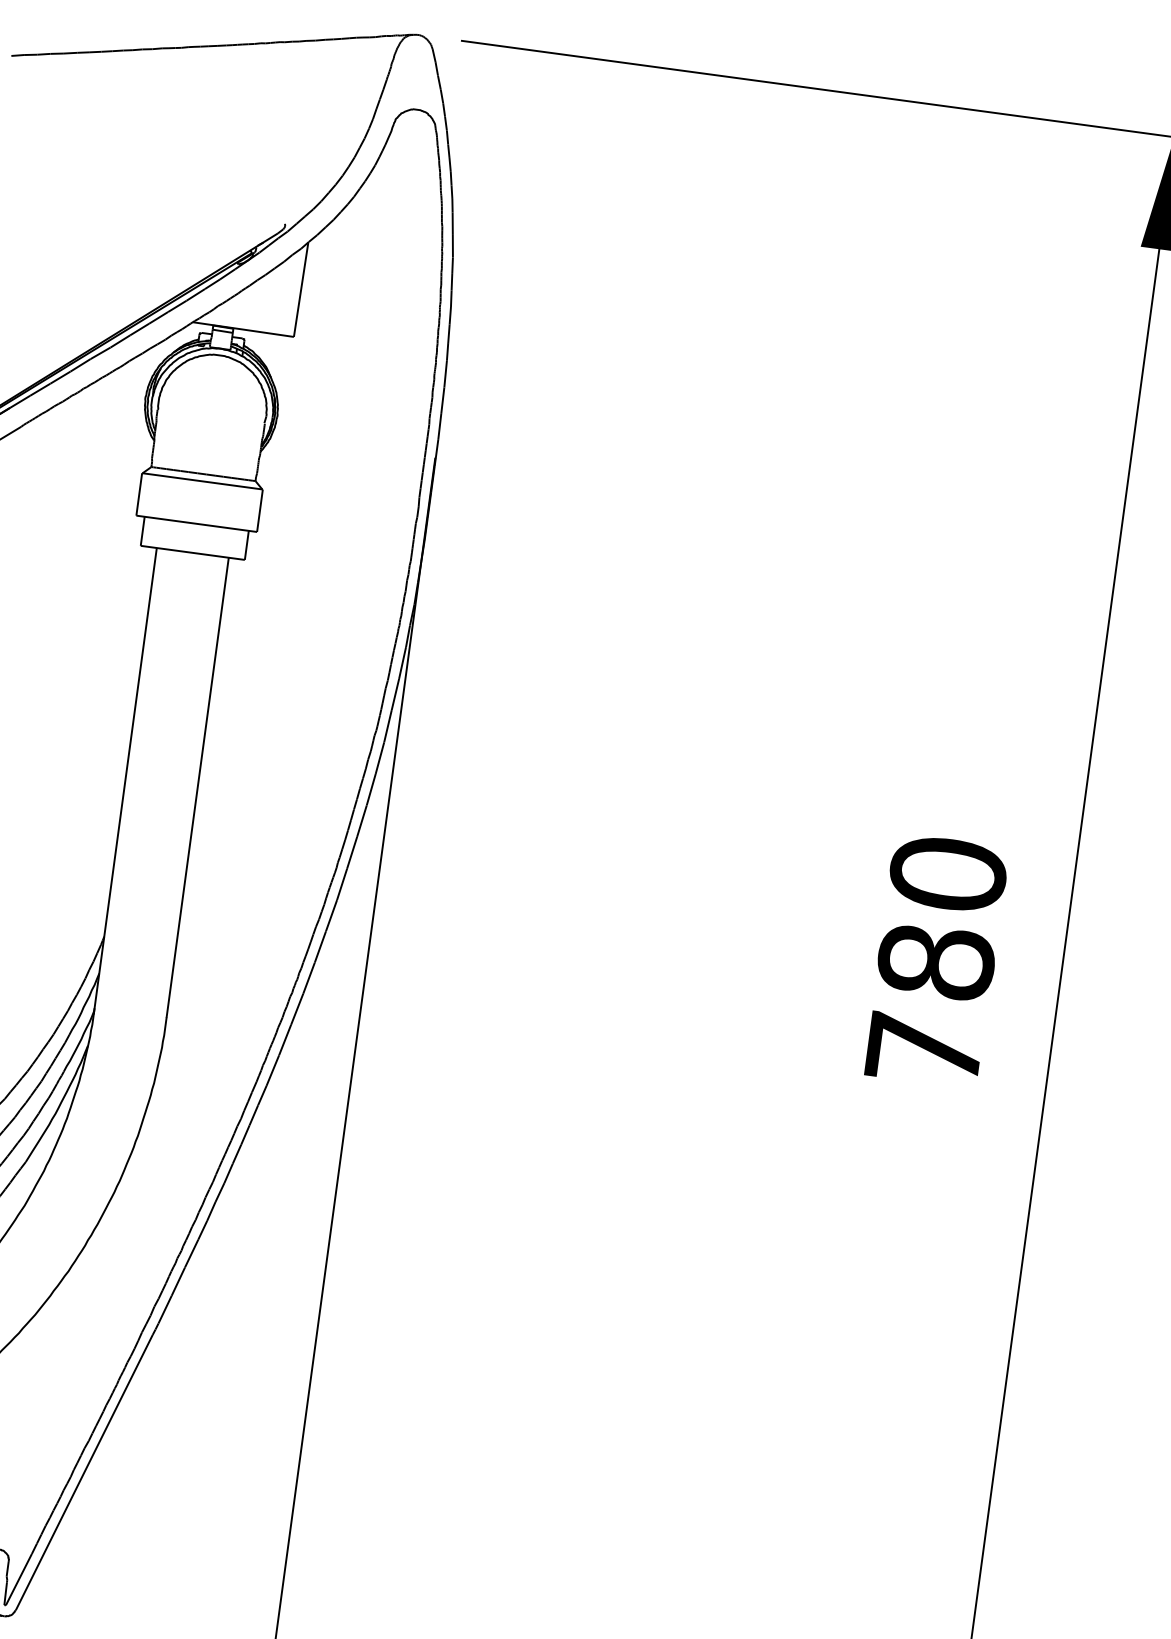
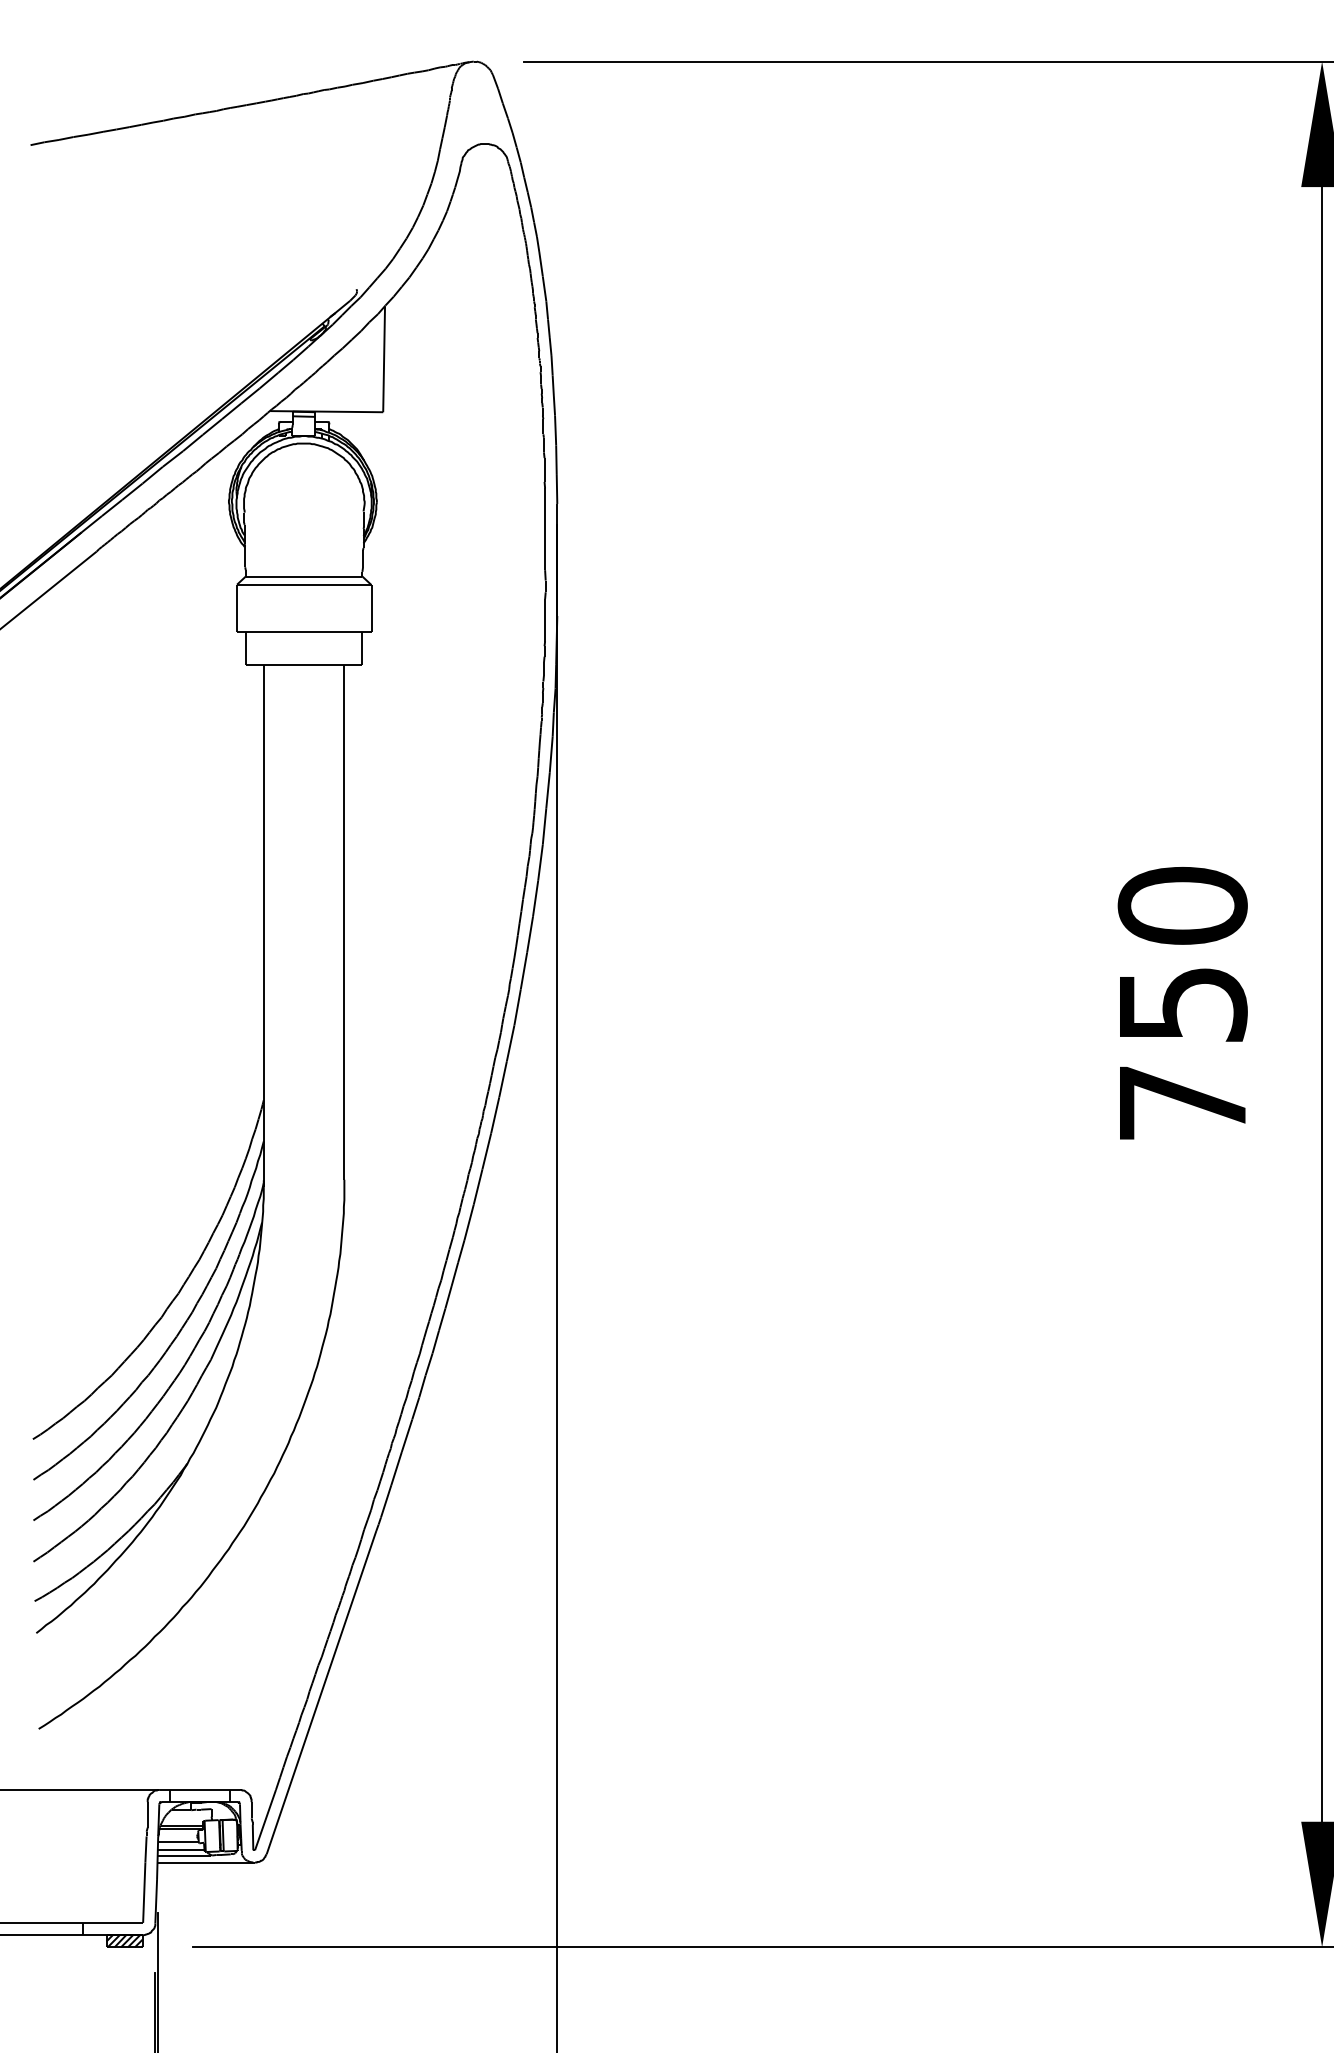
text: (936, 962) -> (1182, 1004), 780 -> 750

